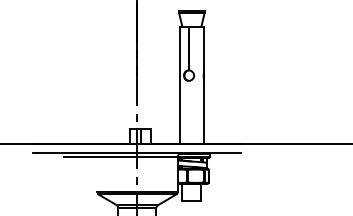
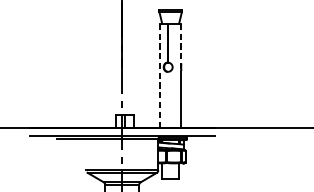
line: (203, 53) -> (180, 47), solid -> dashed
line: (179, 85) -> (159, 76), solid -> dashed

